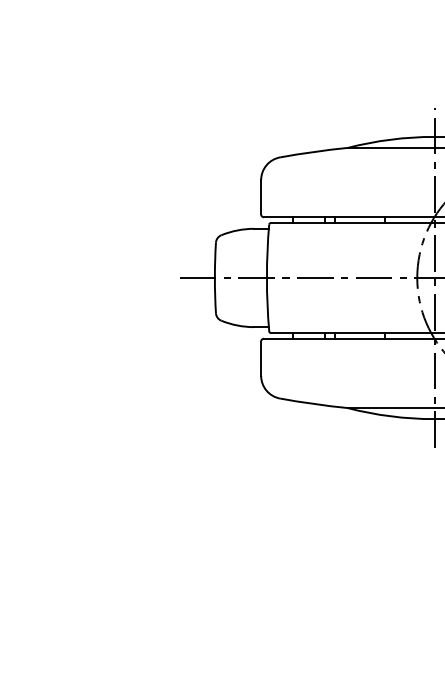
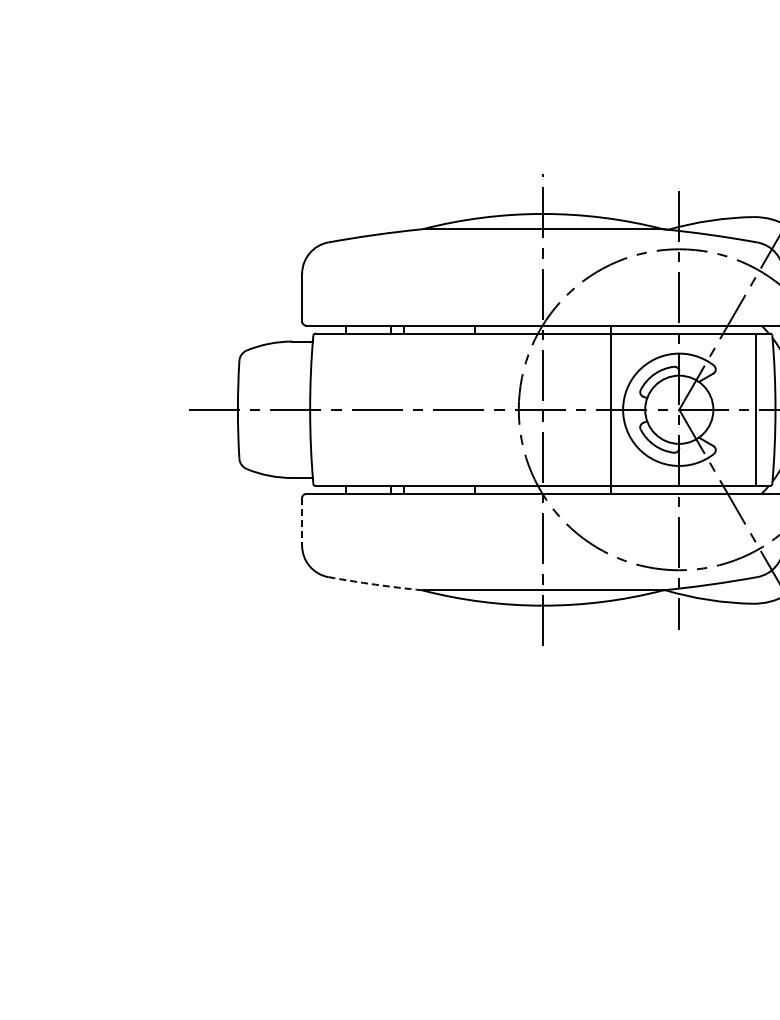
line: (261, 358) -> (302, 521), solid -> dashed
arc: (314, 403) -> (375, 584), solid -> dashed

